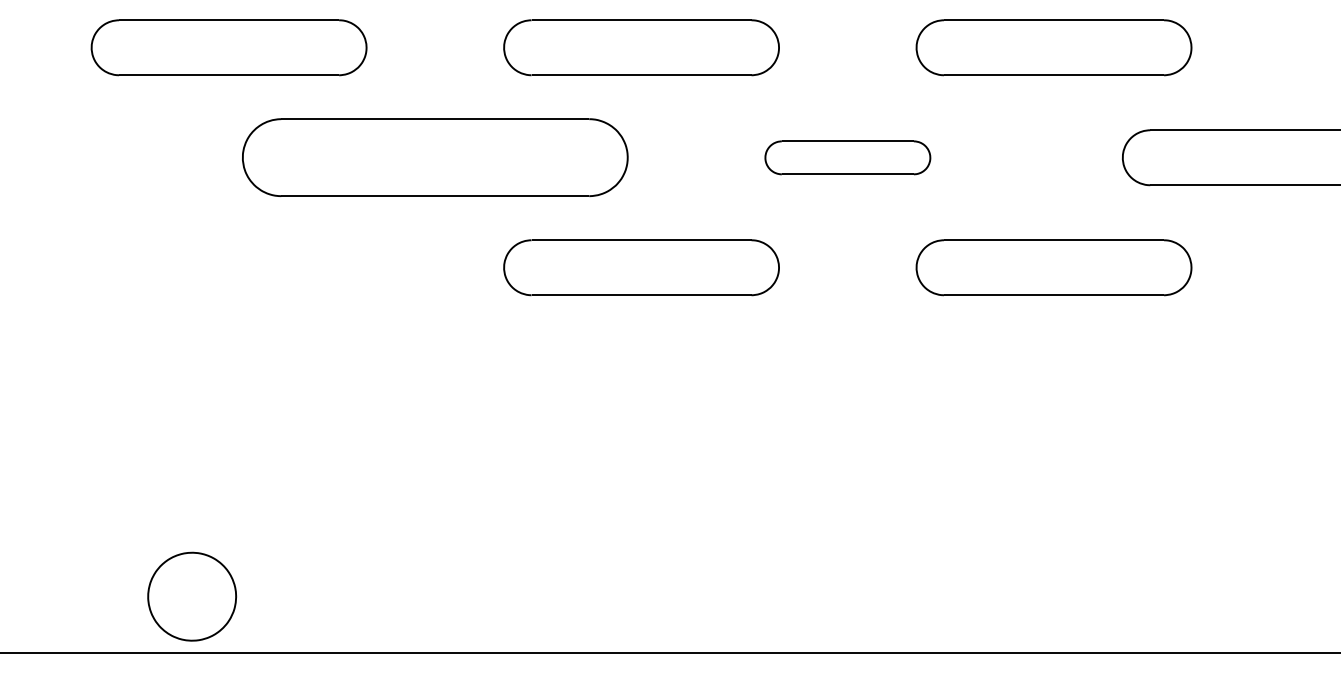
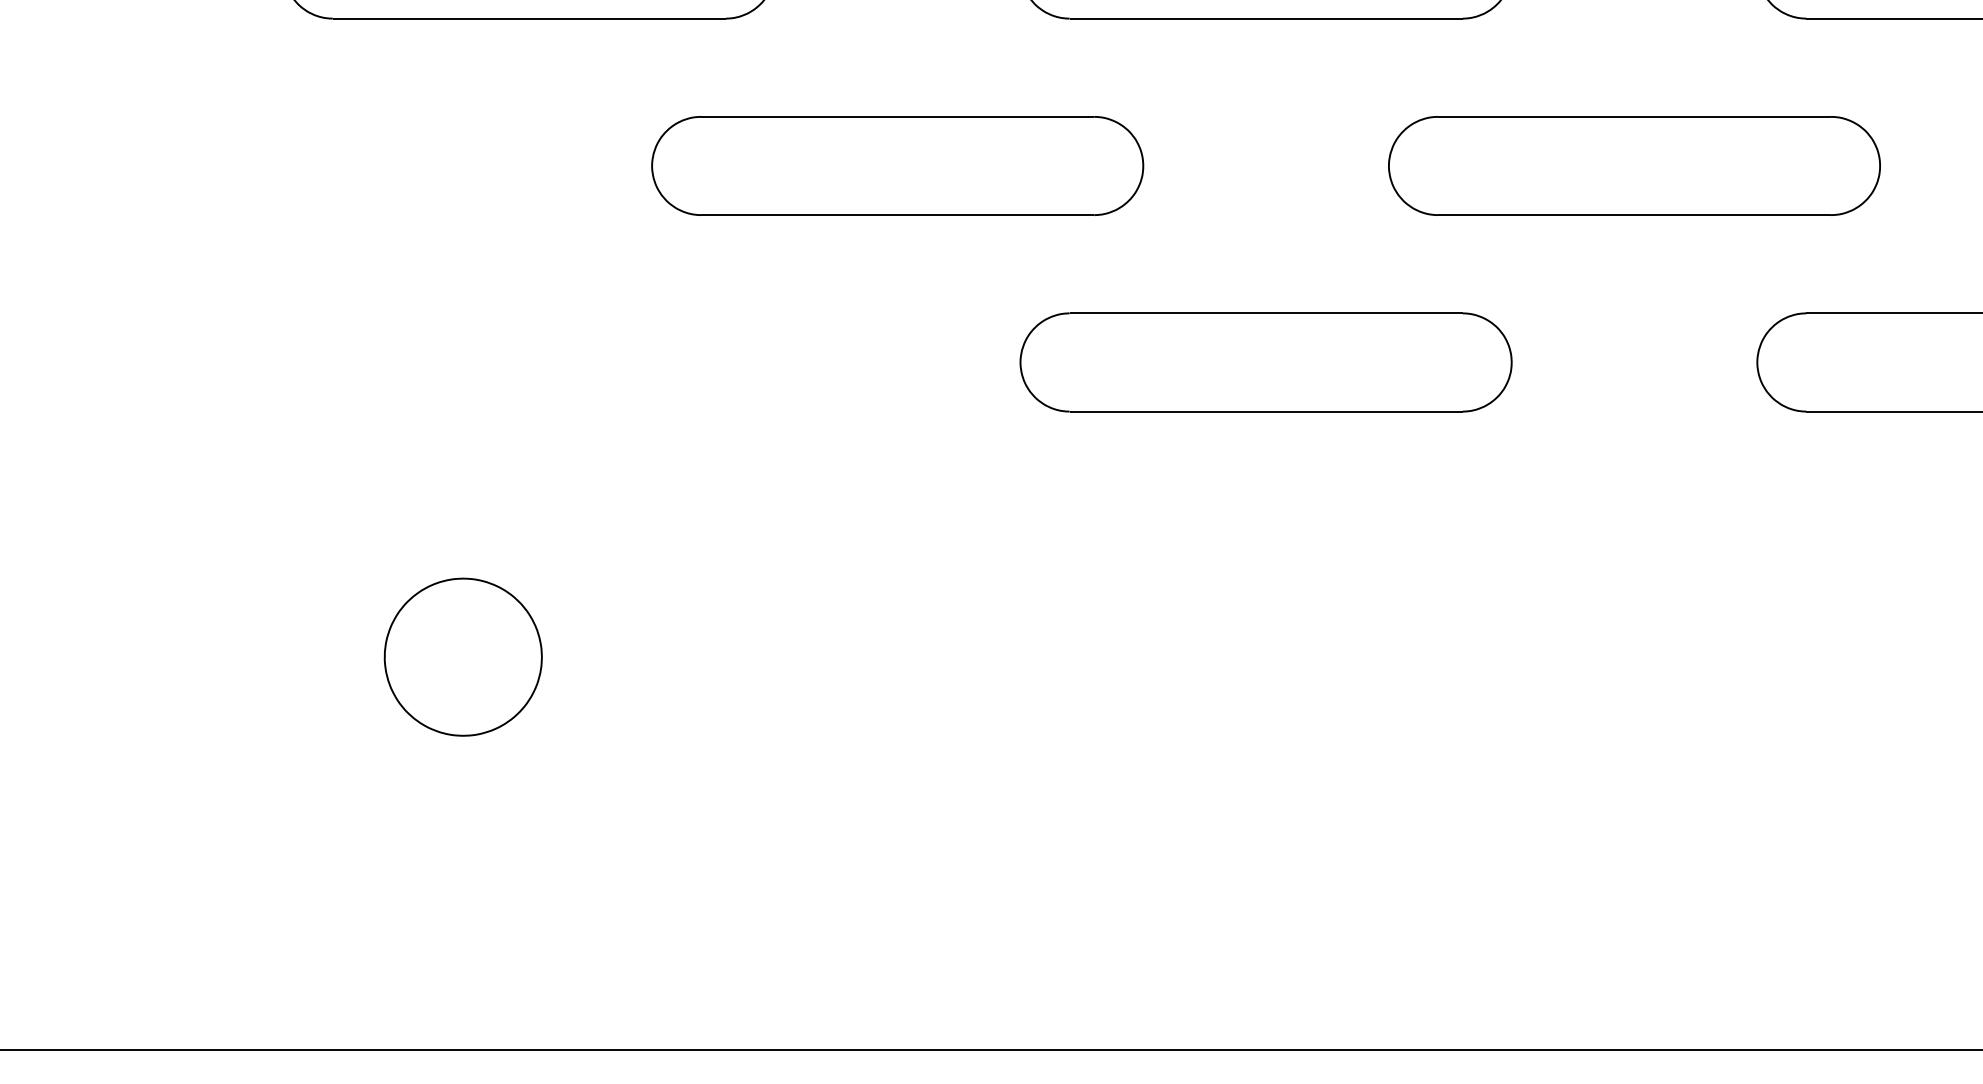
part: (435, 157) -> (897, 165), size x0.71
part: (847, 157) -> (1633, 165), size x1.67
part: (192, 596) -> (463, 656), moved

